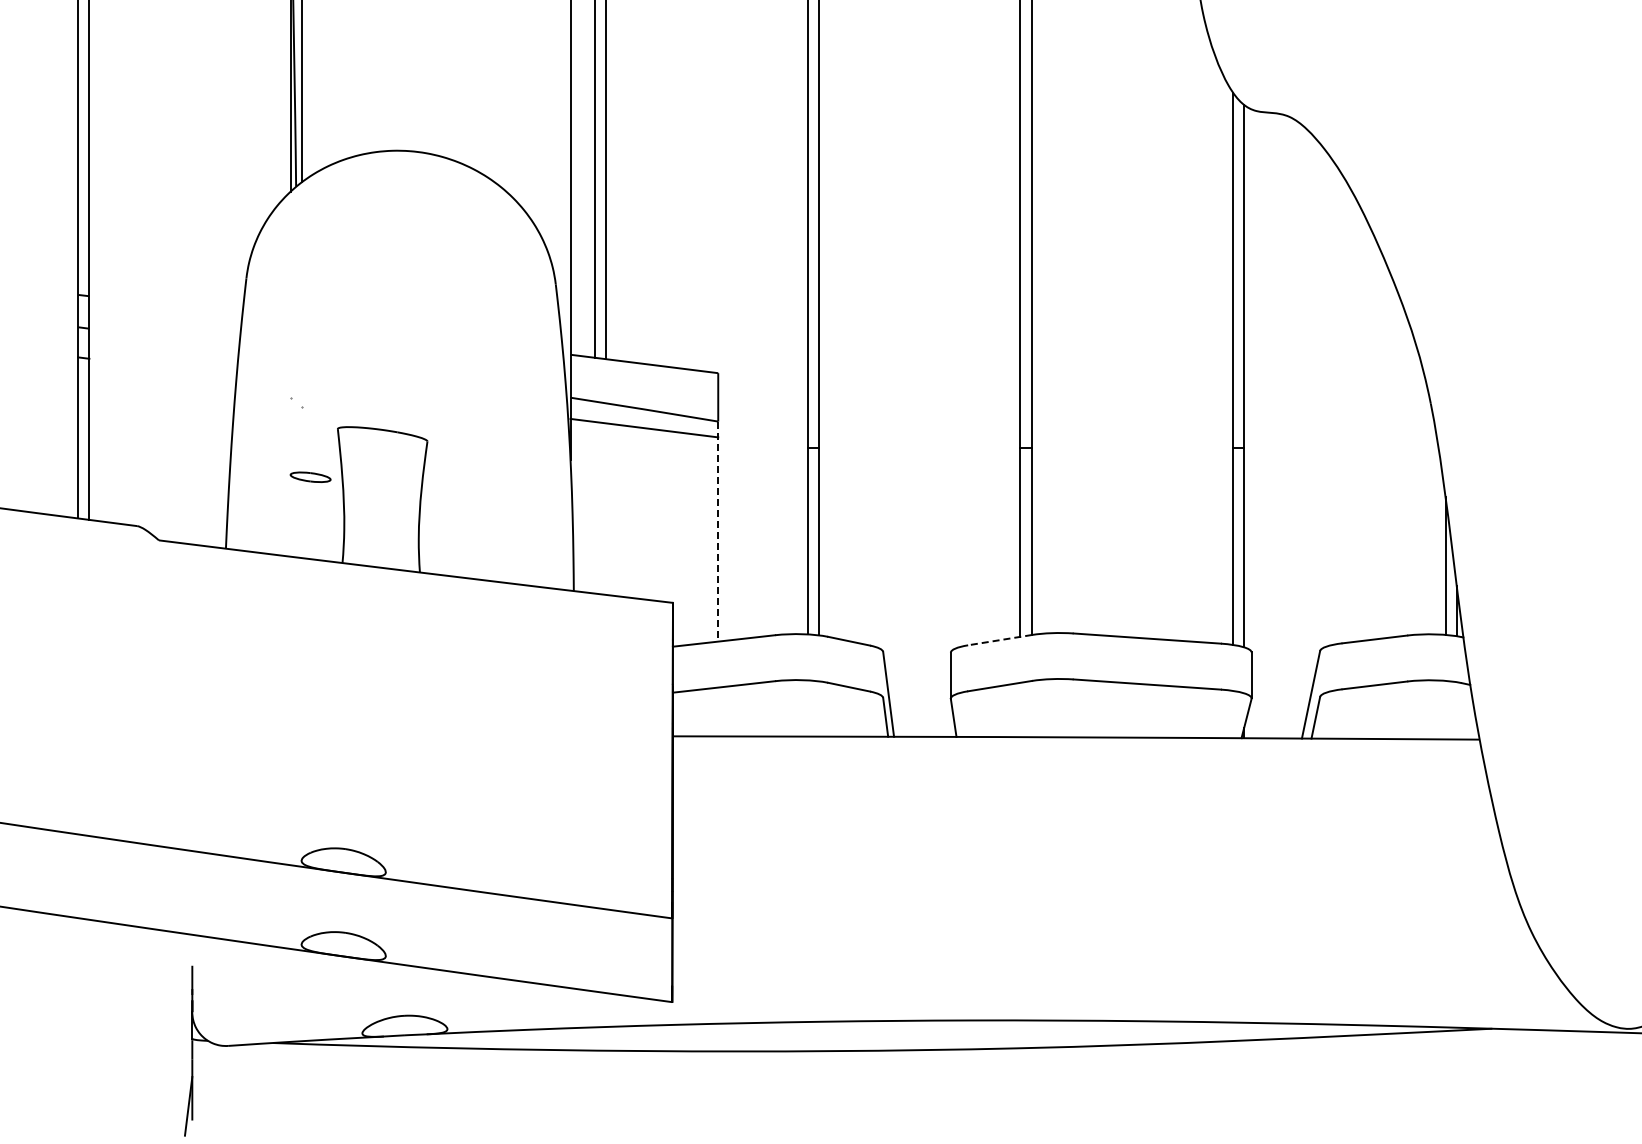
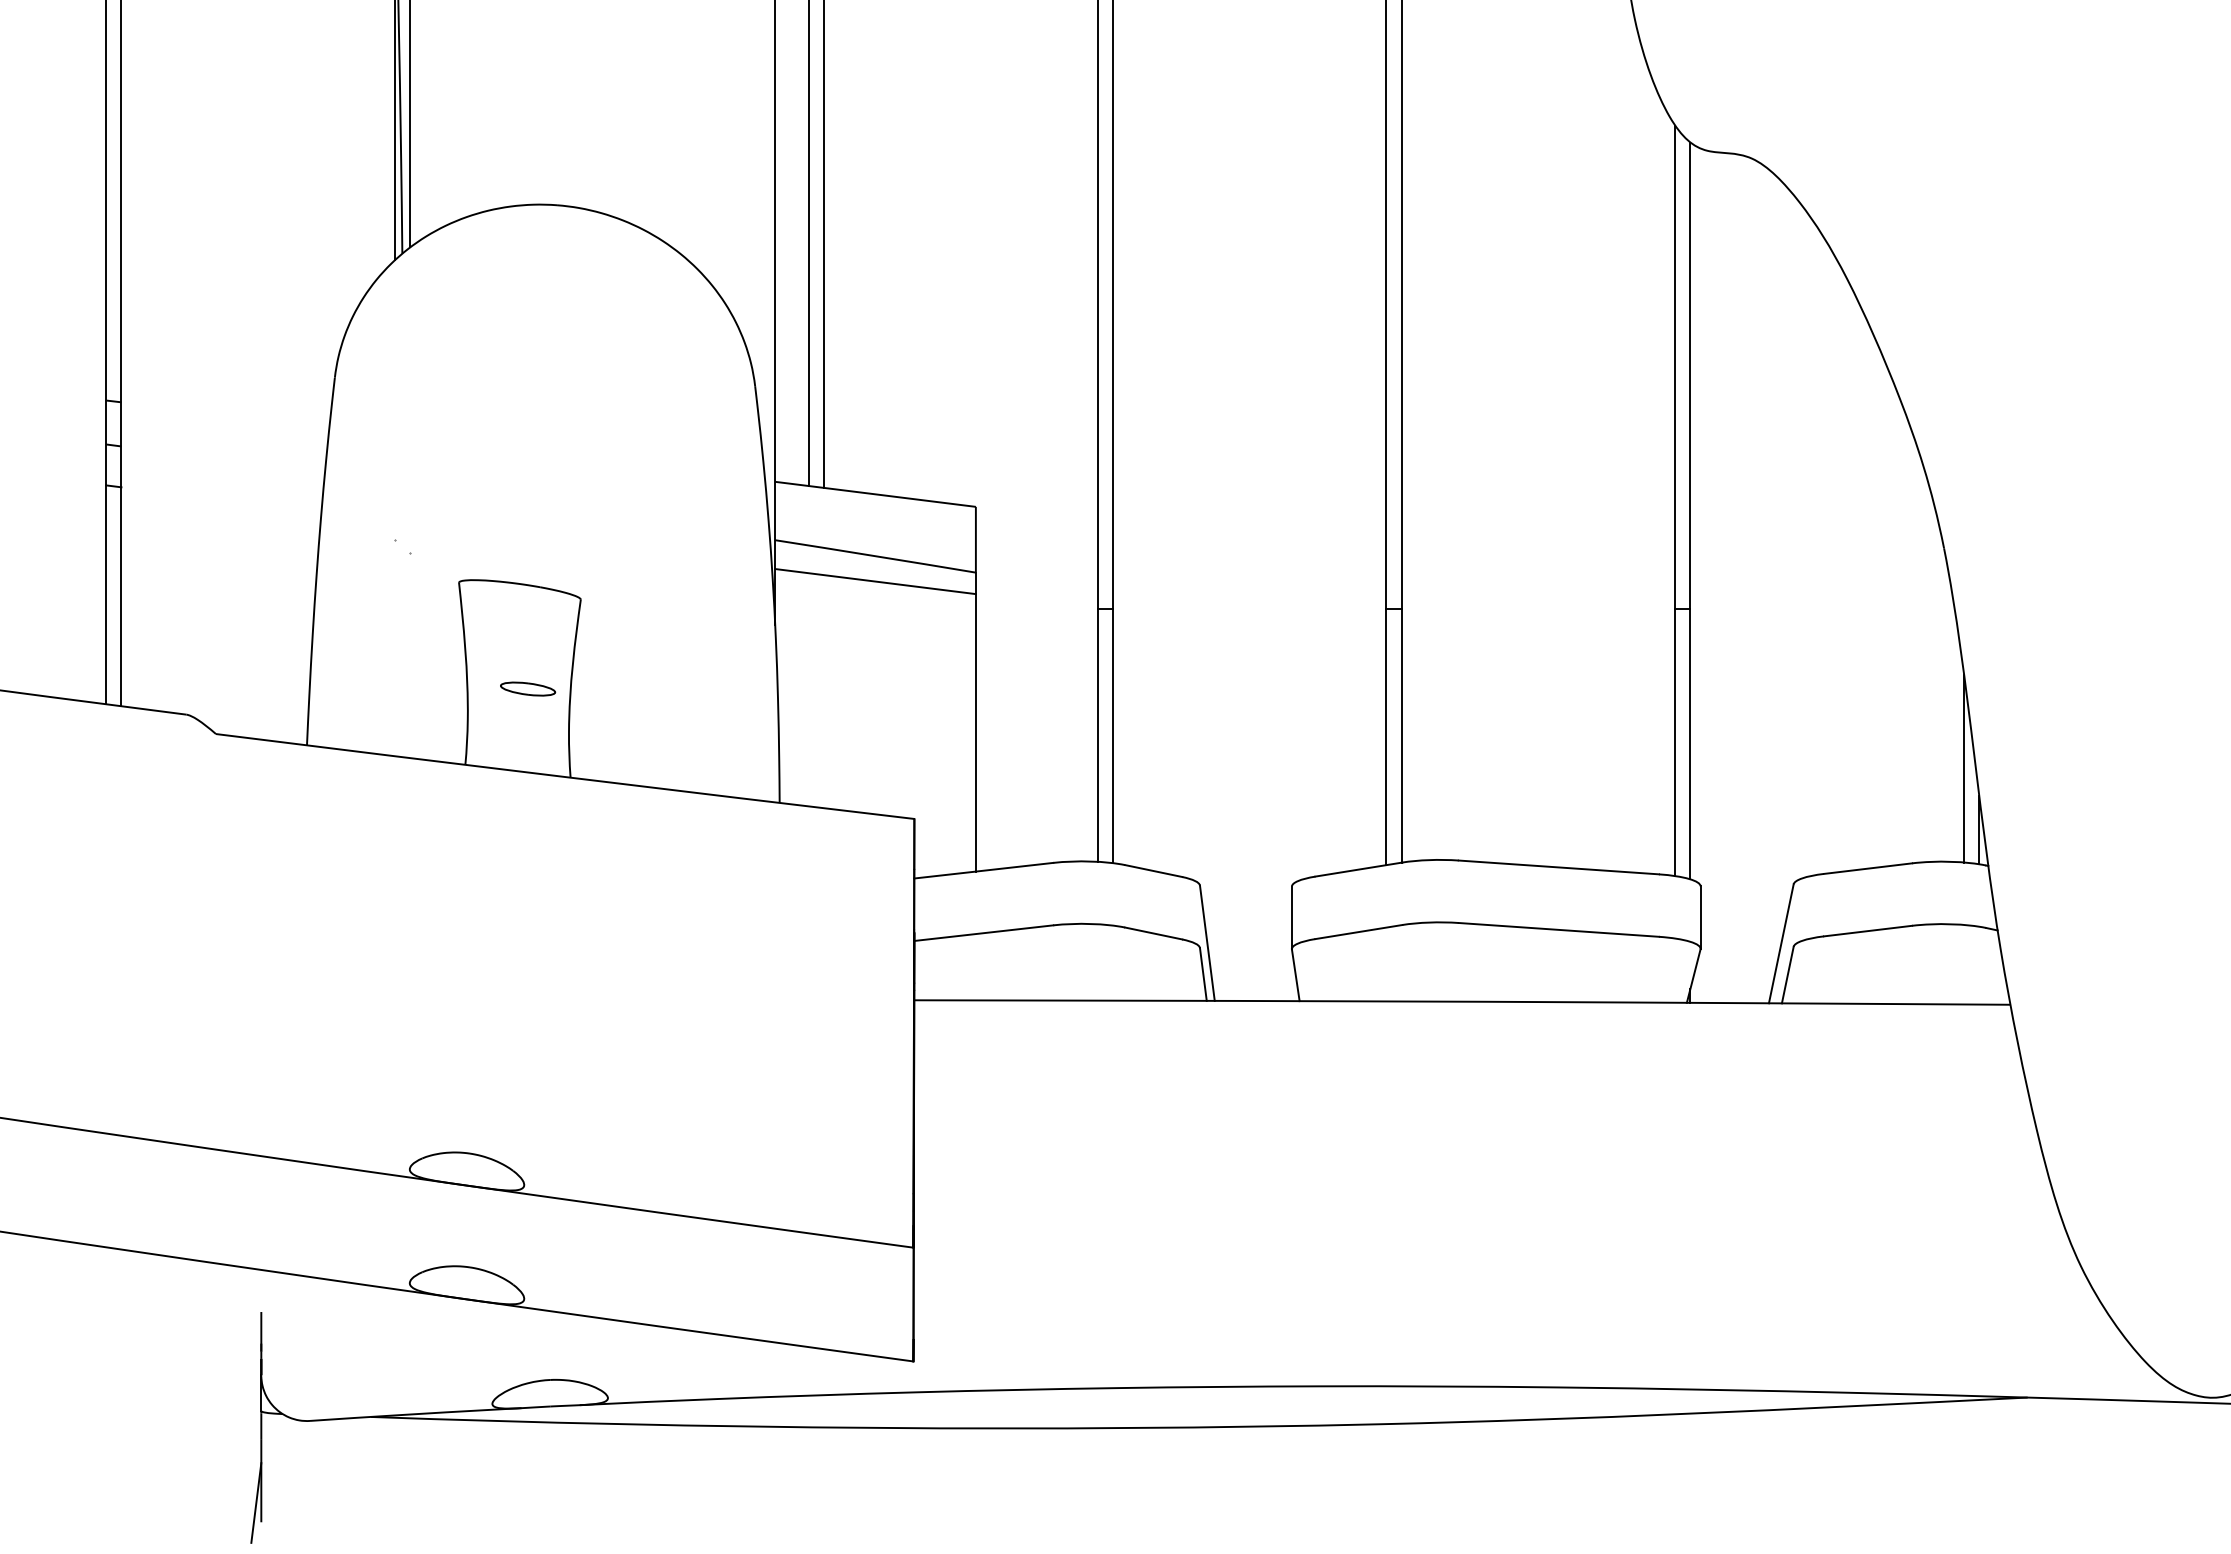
part: (310, 476) -> (527, 688), moved
line: (718, 532) -> (976, 723), dashed -> solid
line: (999, 640) -> (1358, 870), dashed -> solid

